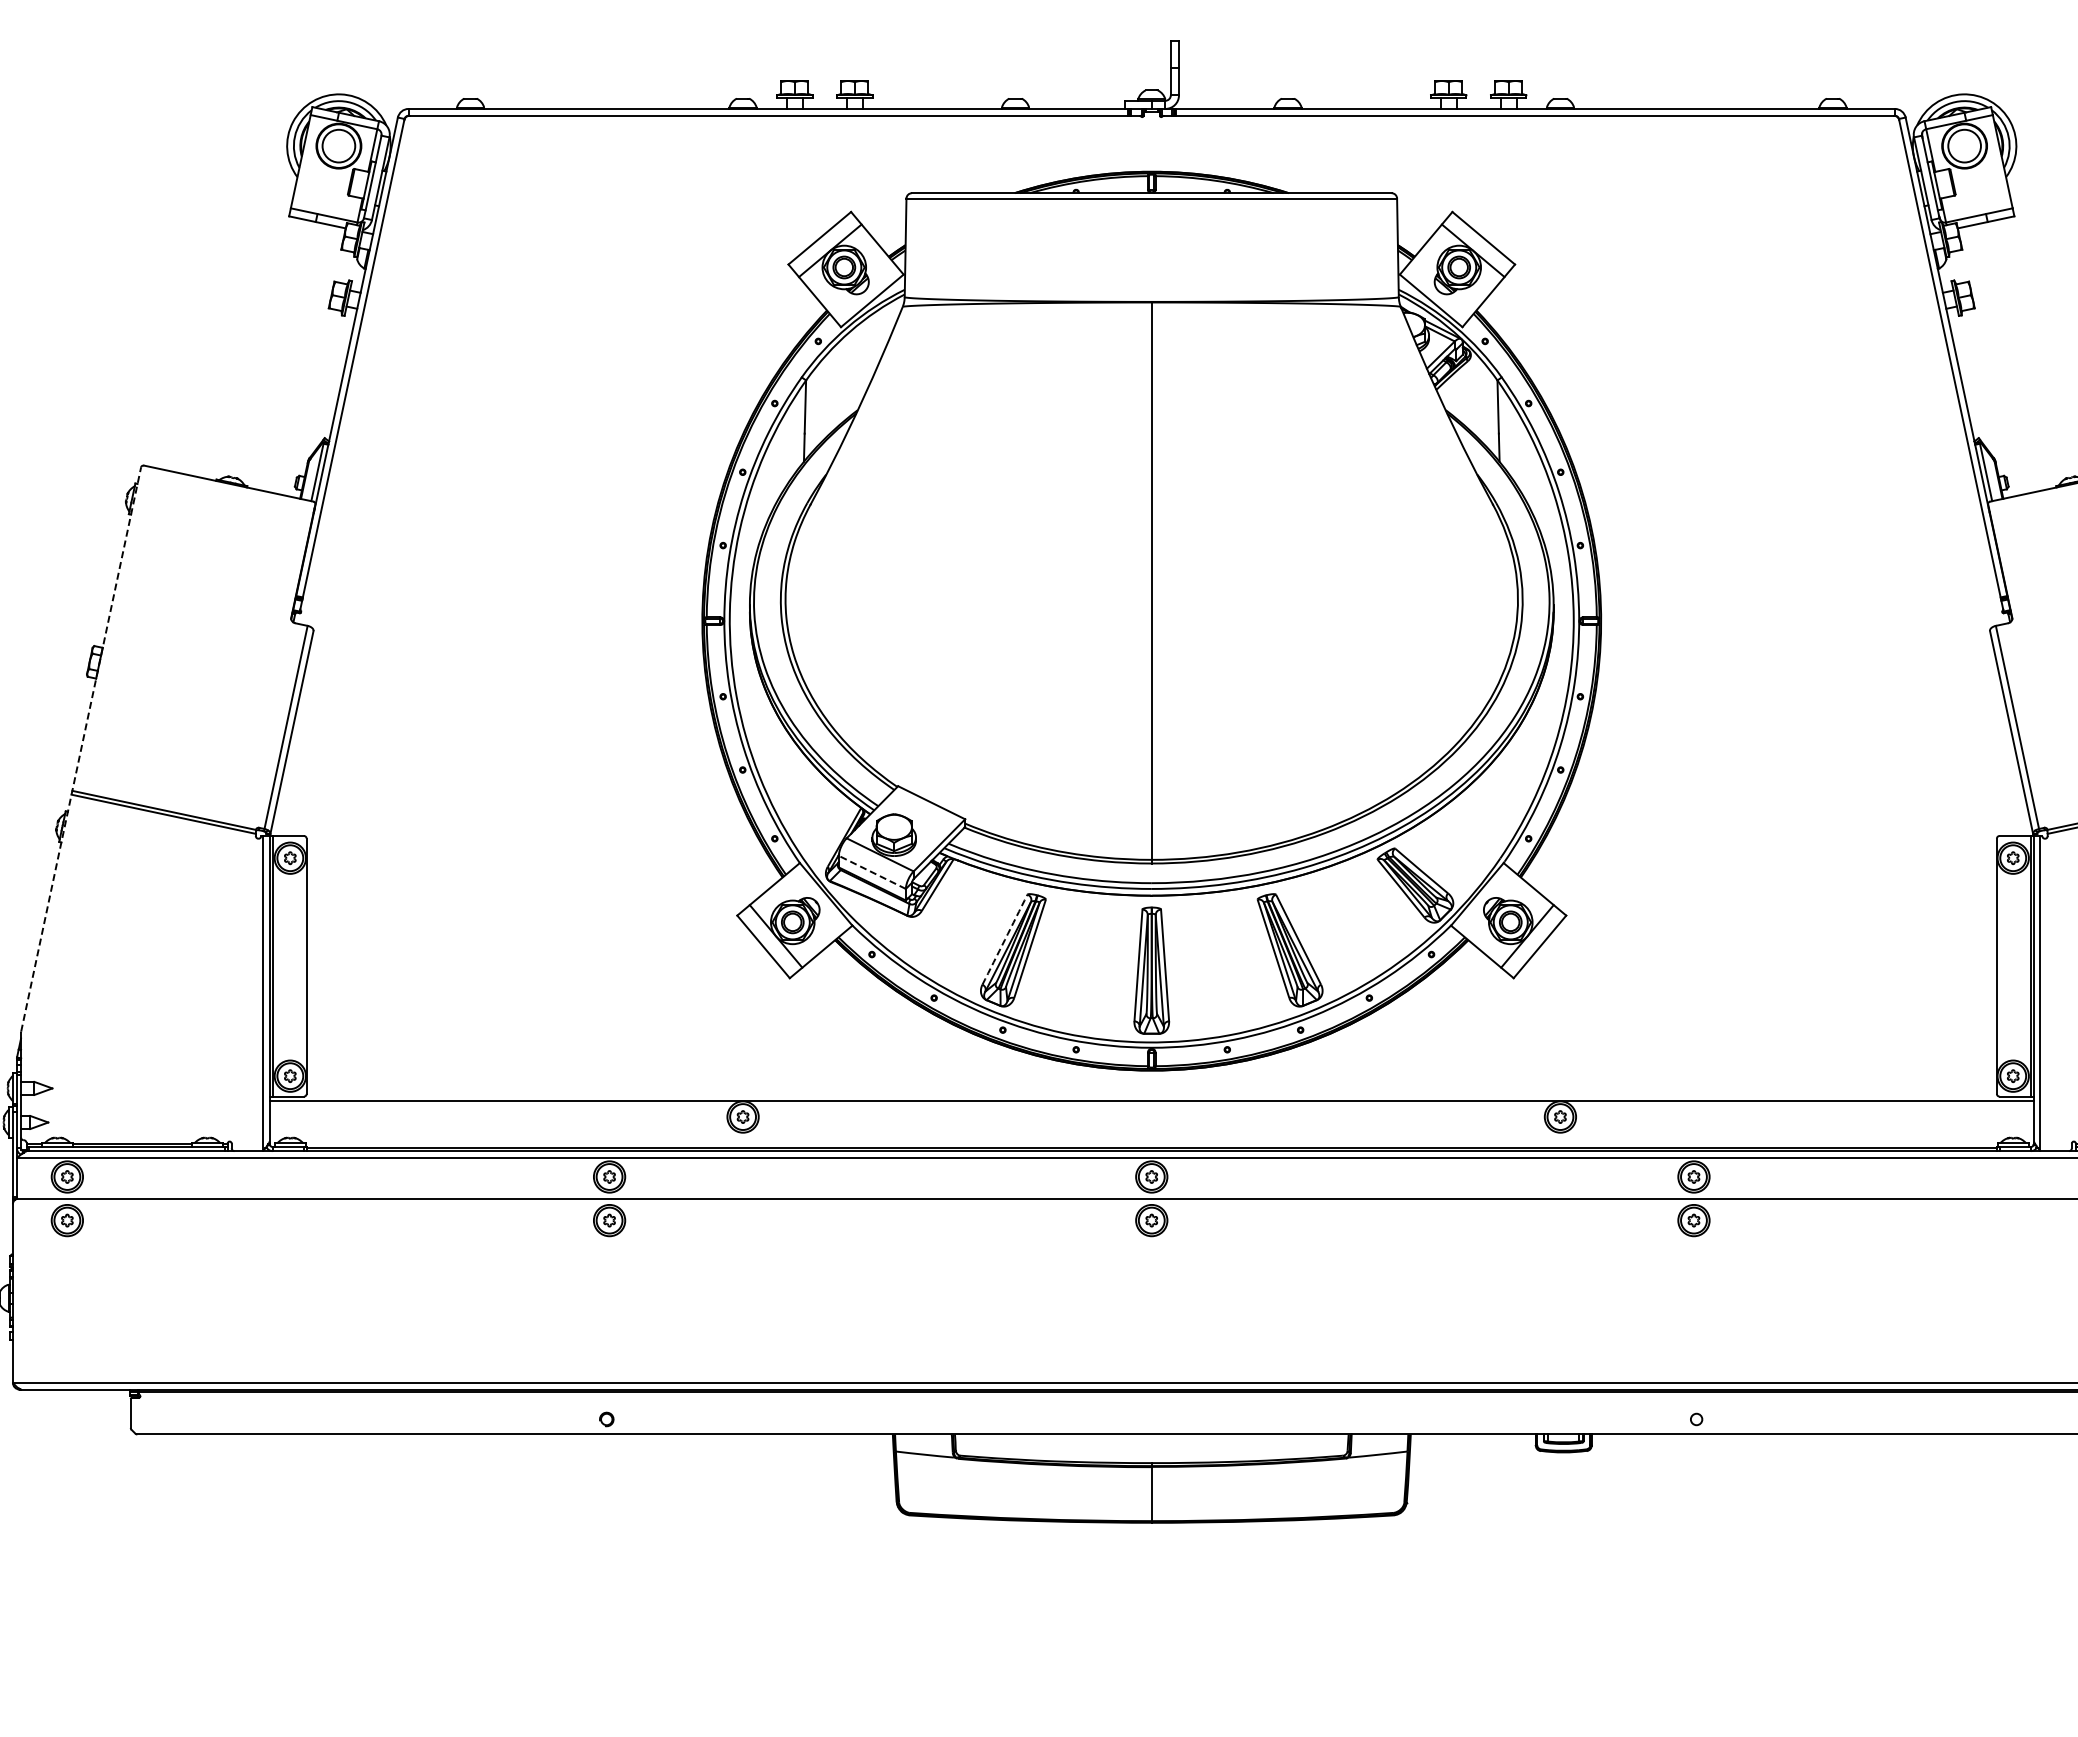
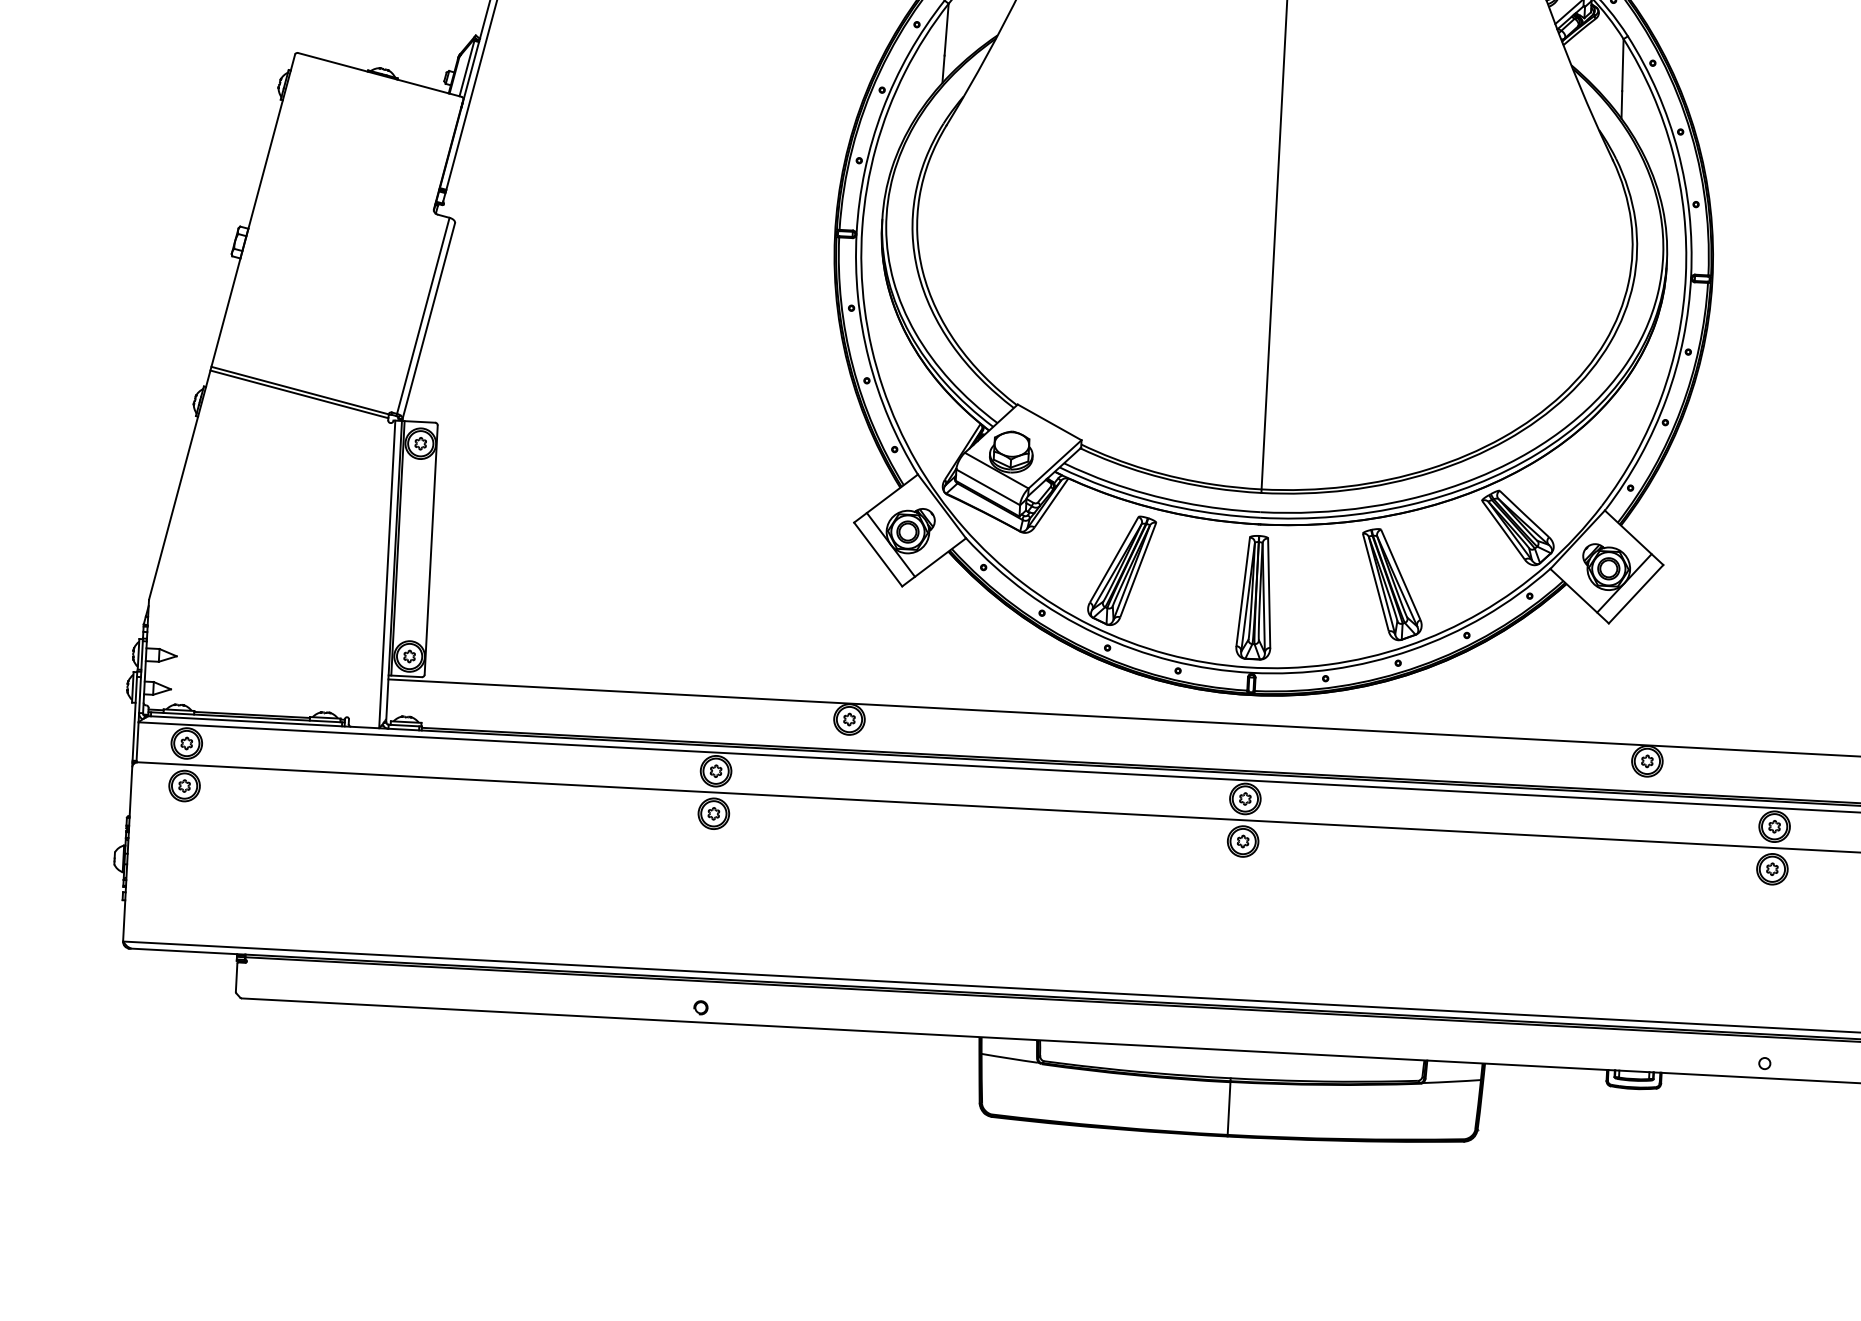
line: (81, 748) -> (222, 325), dashed -> solid
line: (871, 872) -> (987, 487), dashed -> solid
arc: (1005, 939) -> (1114, 559), dashed -> solid

